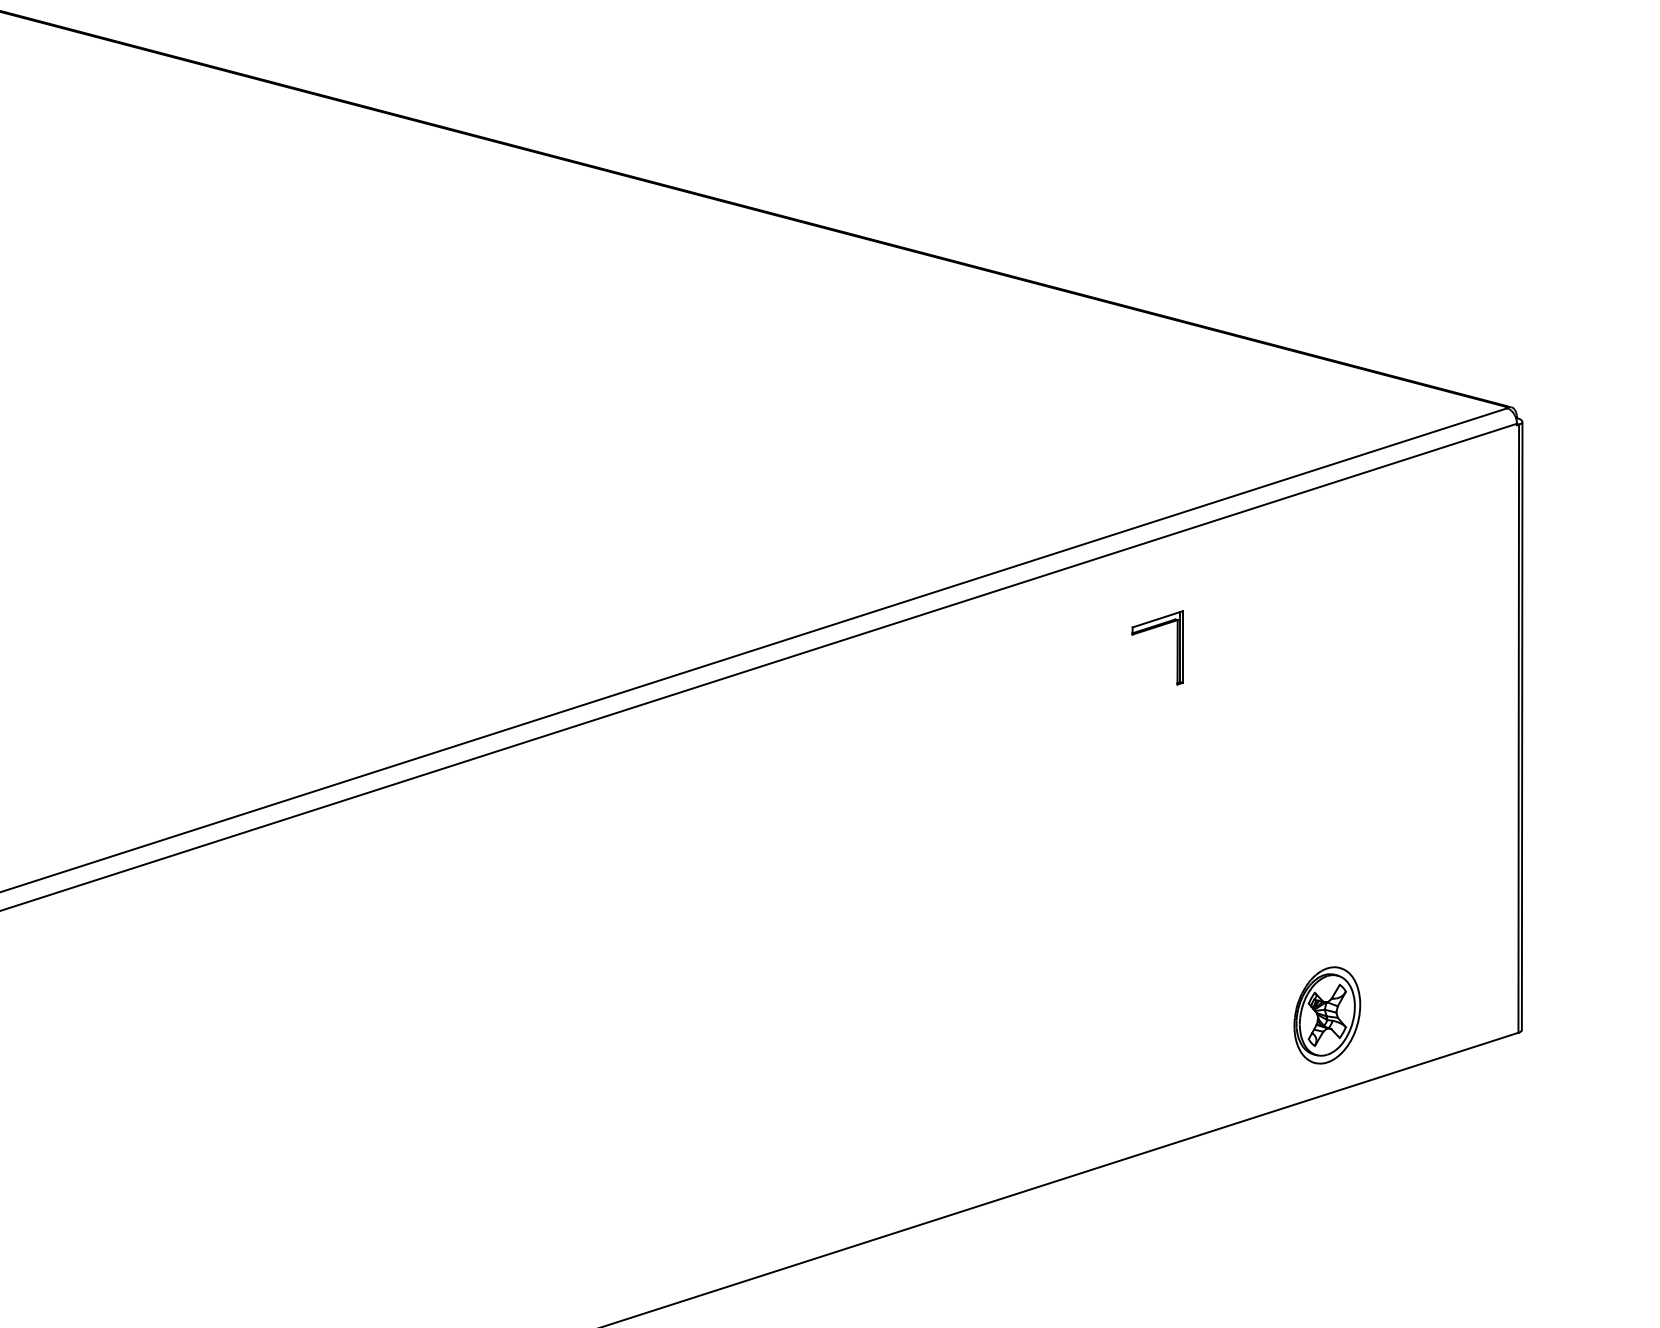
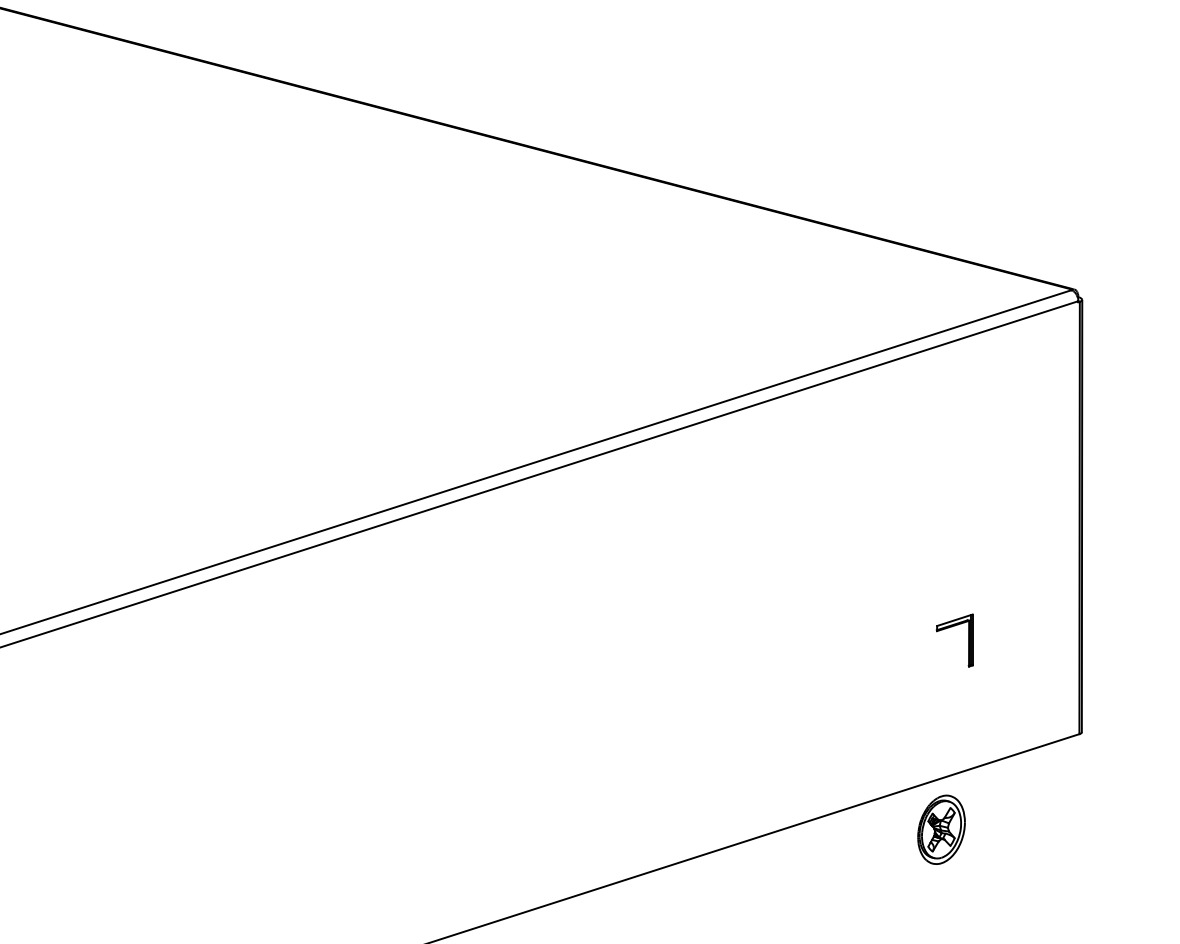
part: (1154, 629) -> (952, 627), moved
part: (1327, 1014) -> (941, 829), moved

